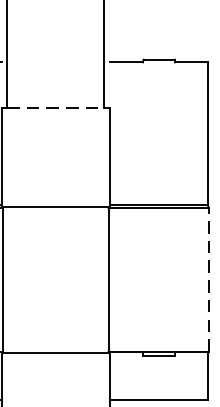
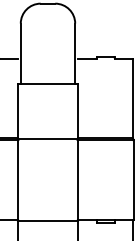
line: (56, 106) -> (48, 83), dashed -> solid
line: (208, 278) -> (133, 179), dashed -> solid

